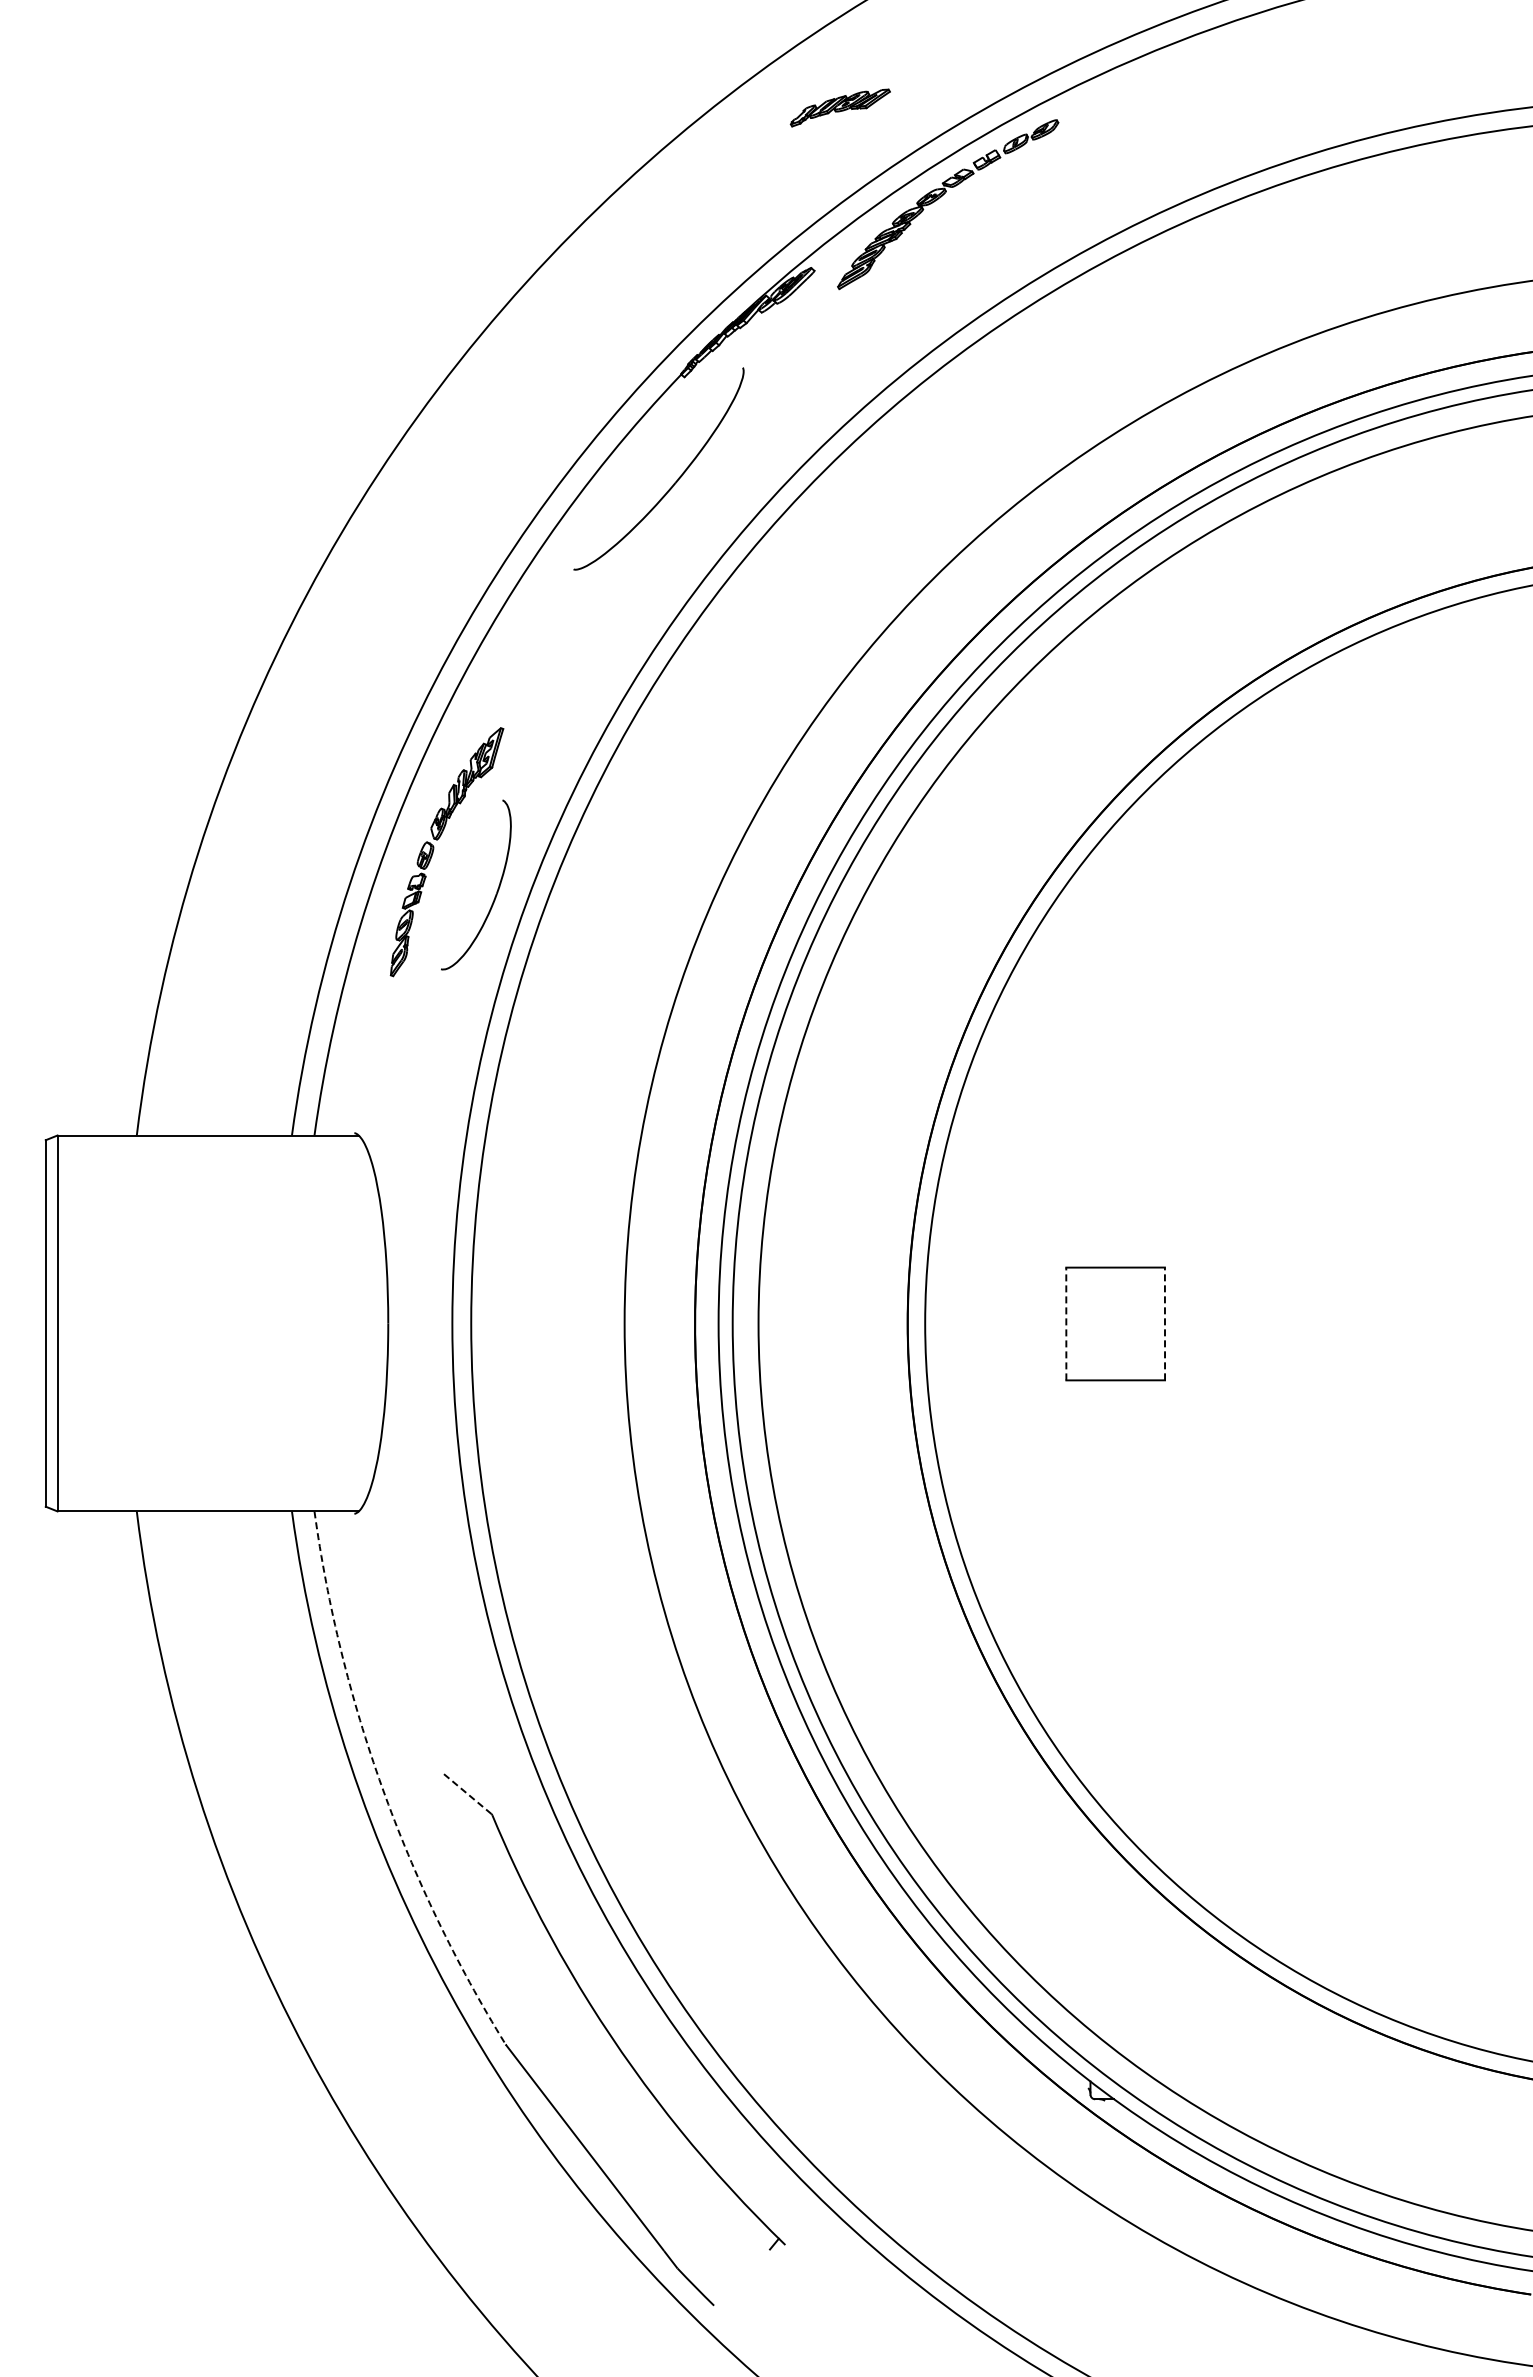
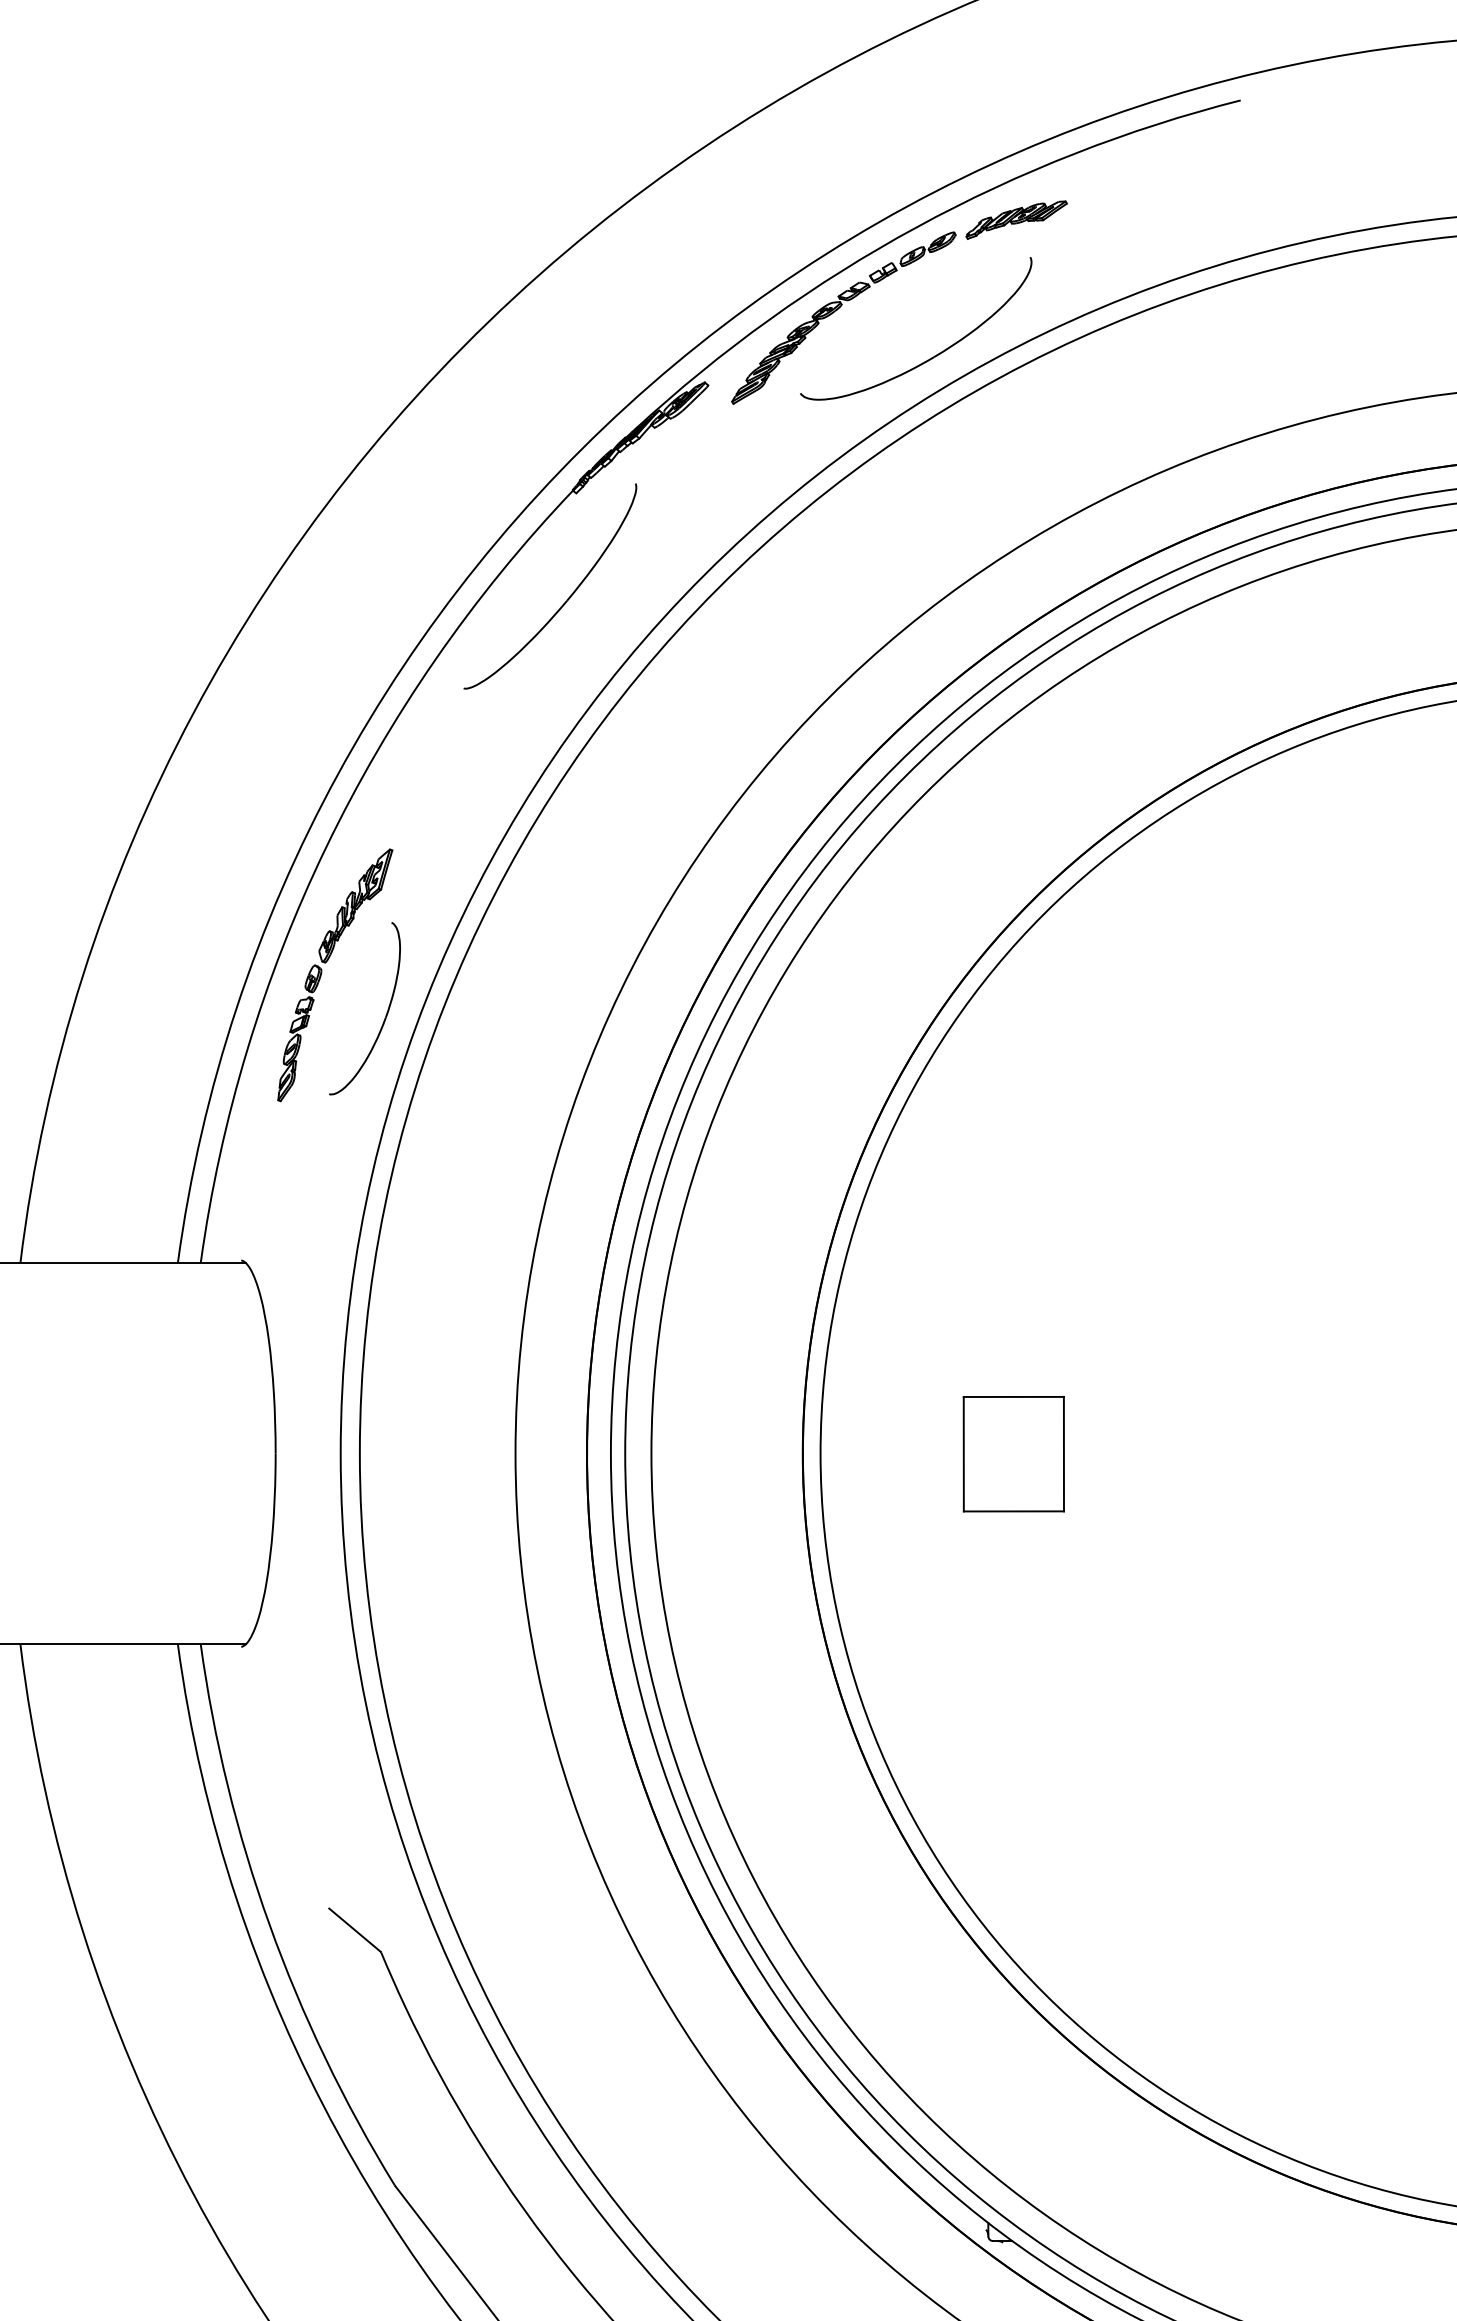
part: (839, 107) -> (1015, 219), moved
part: (1035, 242) -> (932, 356), added
line: (1066, 1323) -> (963, 1453), dashed -> solid
line: (1164, 1323) -> (1063, 1453), dashed -> solid
arc: (382, 1787) -> (269, 1924), dashed -> solid
line: (466, 1792) -> (355, 1929), dashed -> solid

